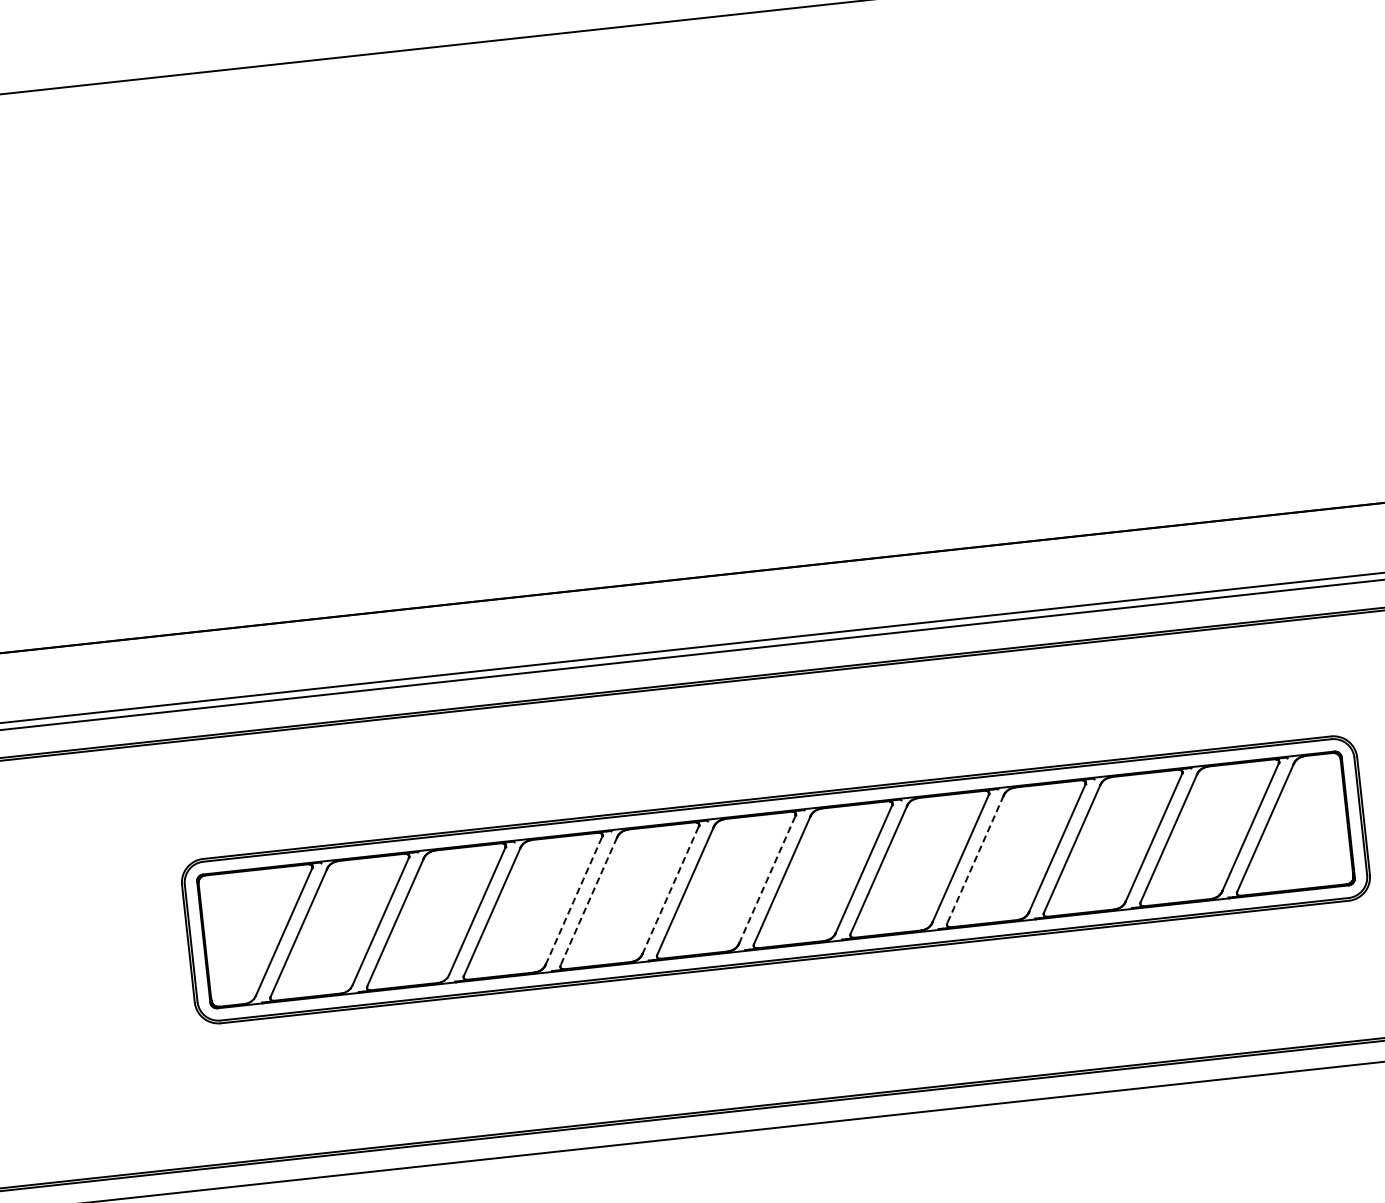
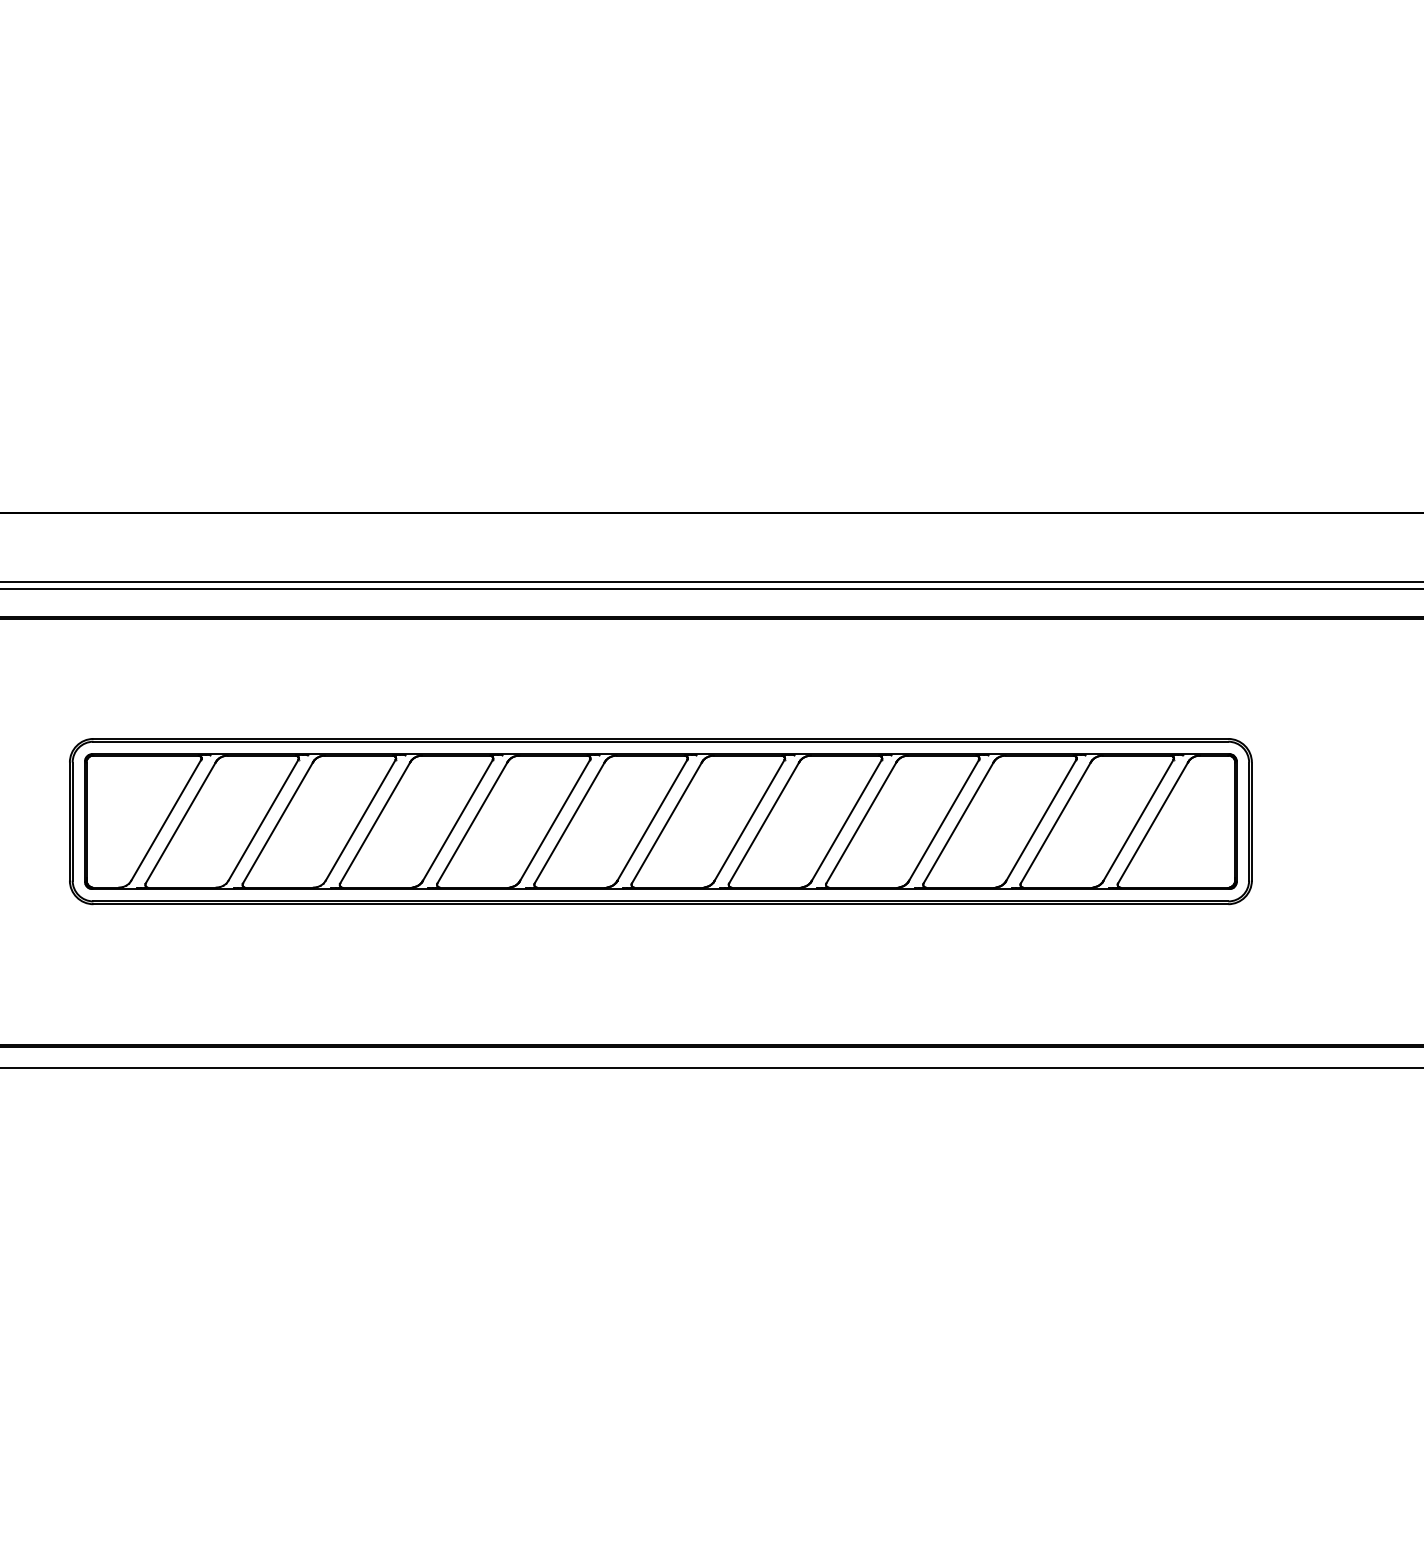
line: (975, 860) -> (861, 823), dashed -> solid
line: (767, 878) -> (652, 819), dashed -> solid
line: (670, 889) -> (555, 819), dashed -> solid
line: (574, 899) -> (458, 819), dashed -> solid
line: (588, 902) -> (472, 823), dashed -> solid

